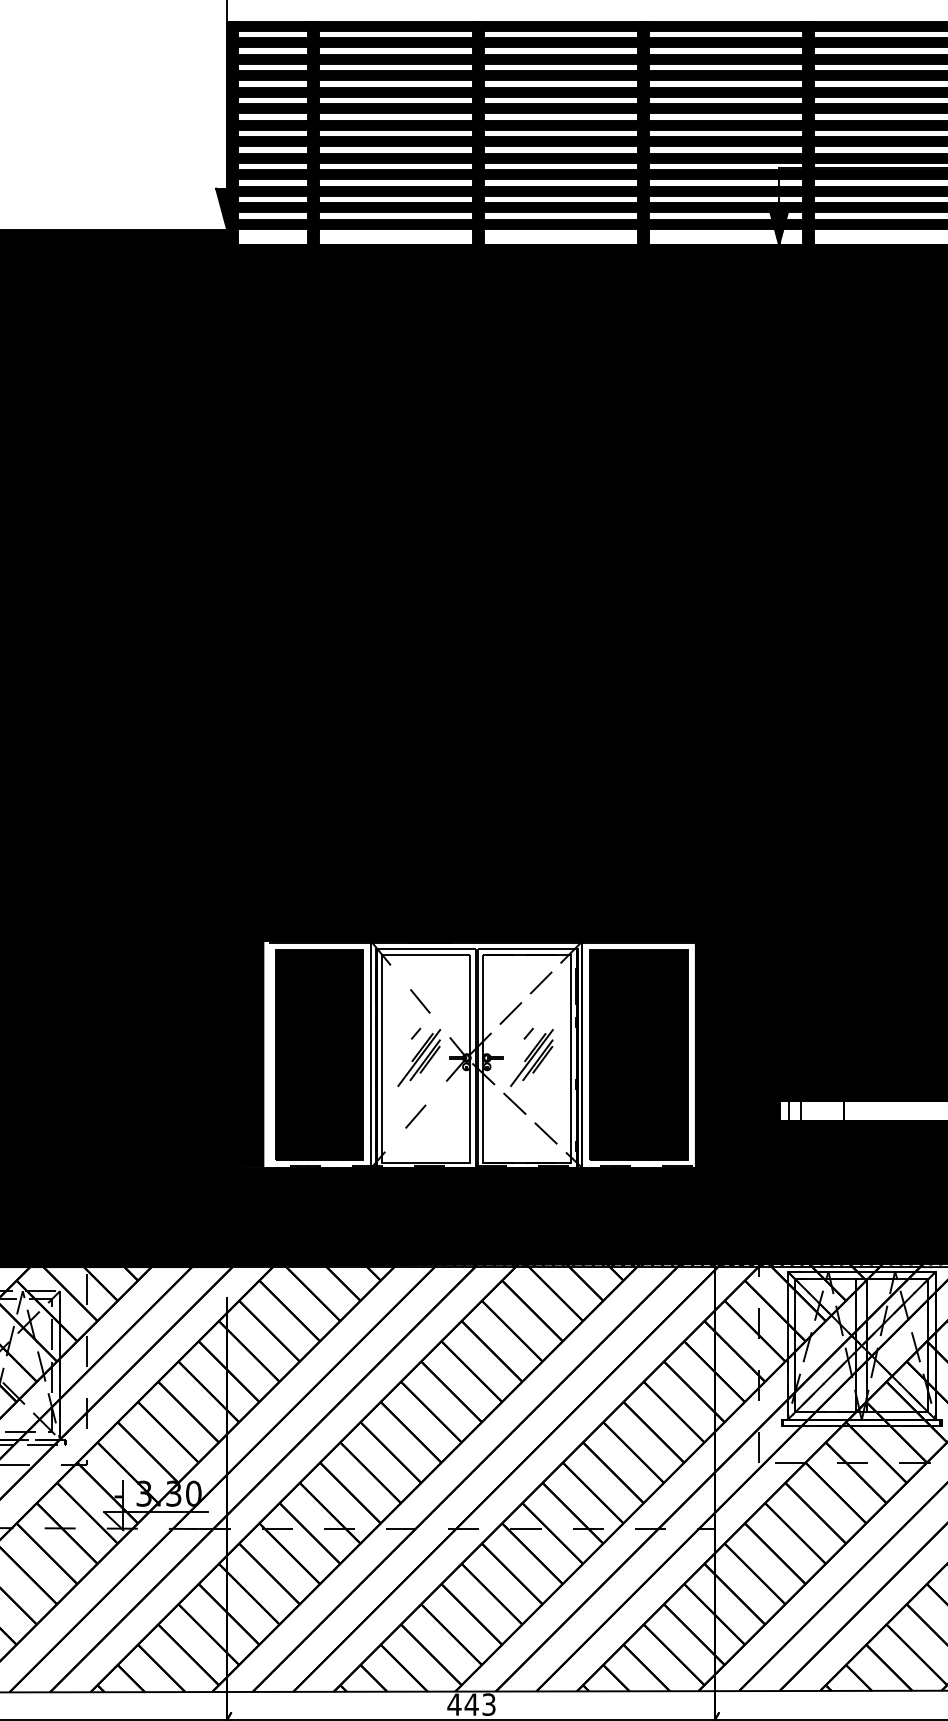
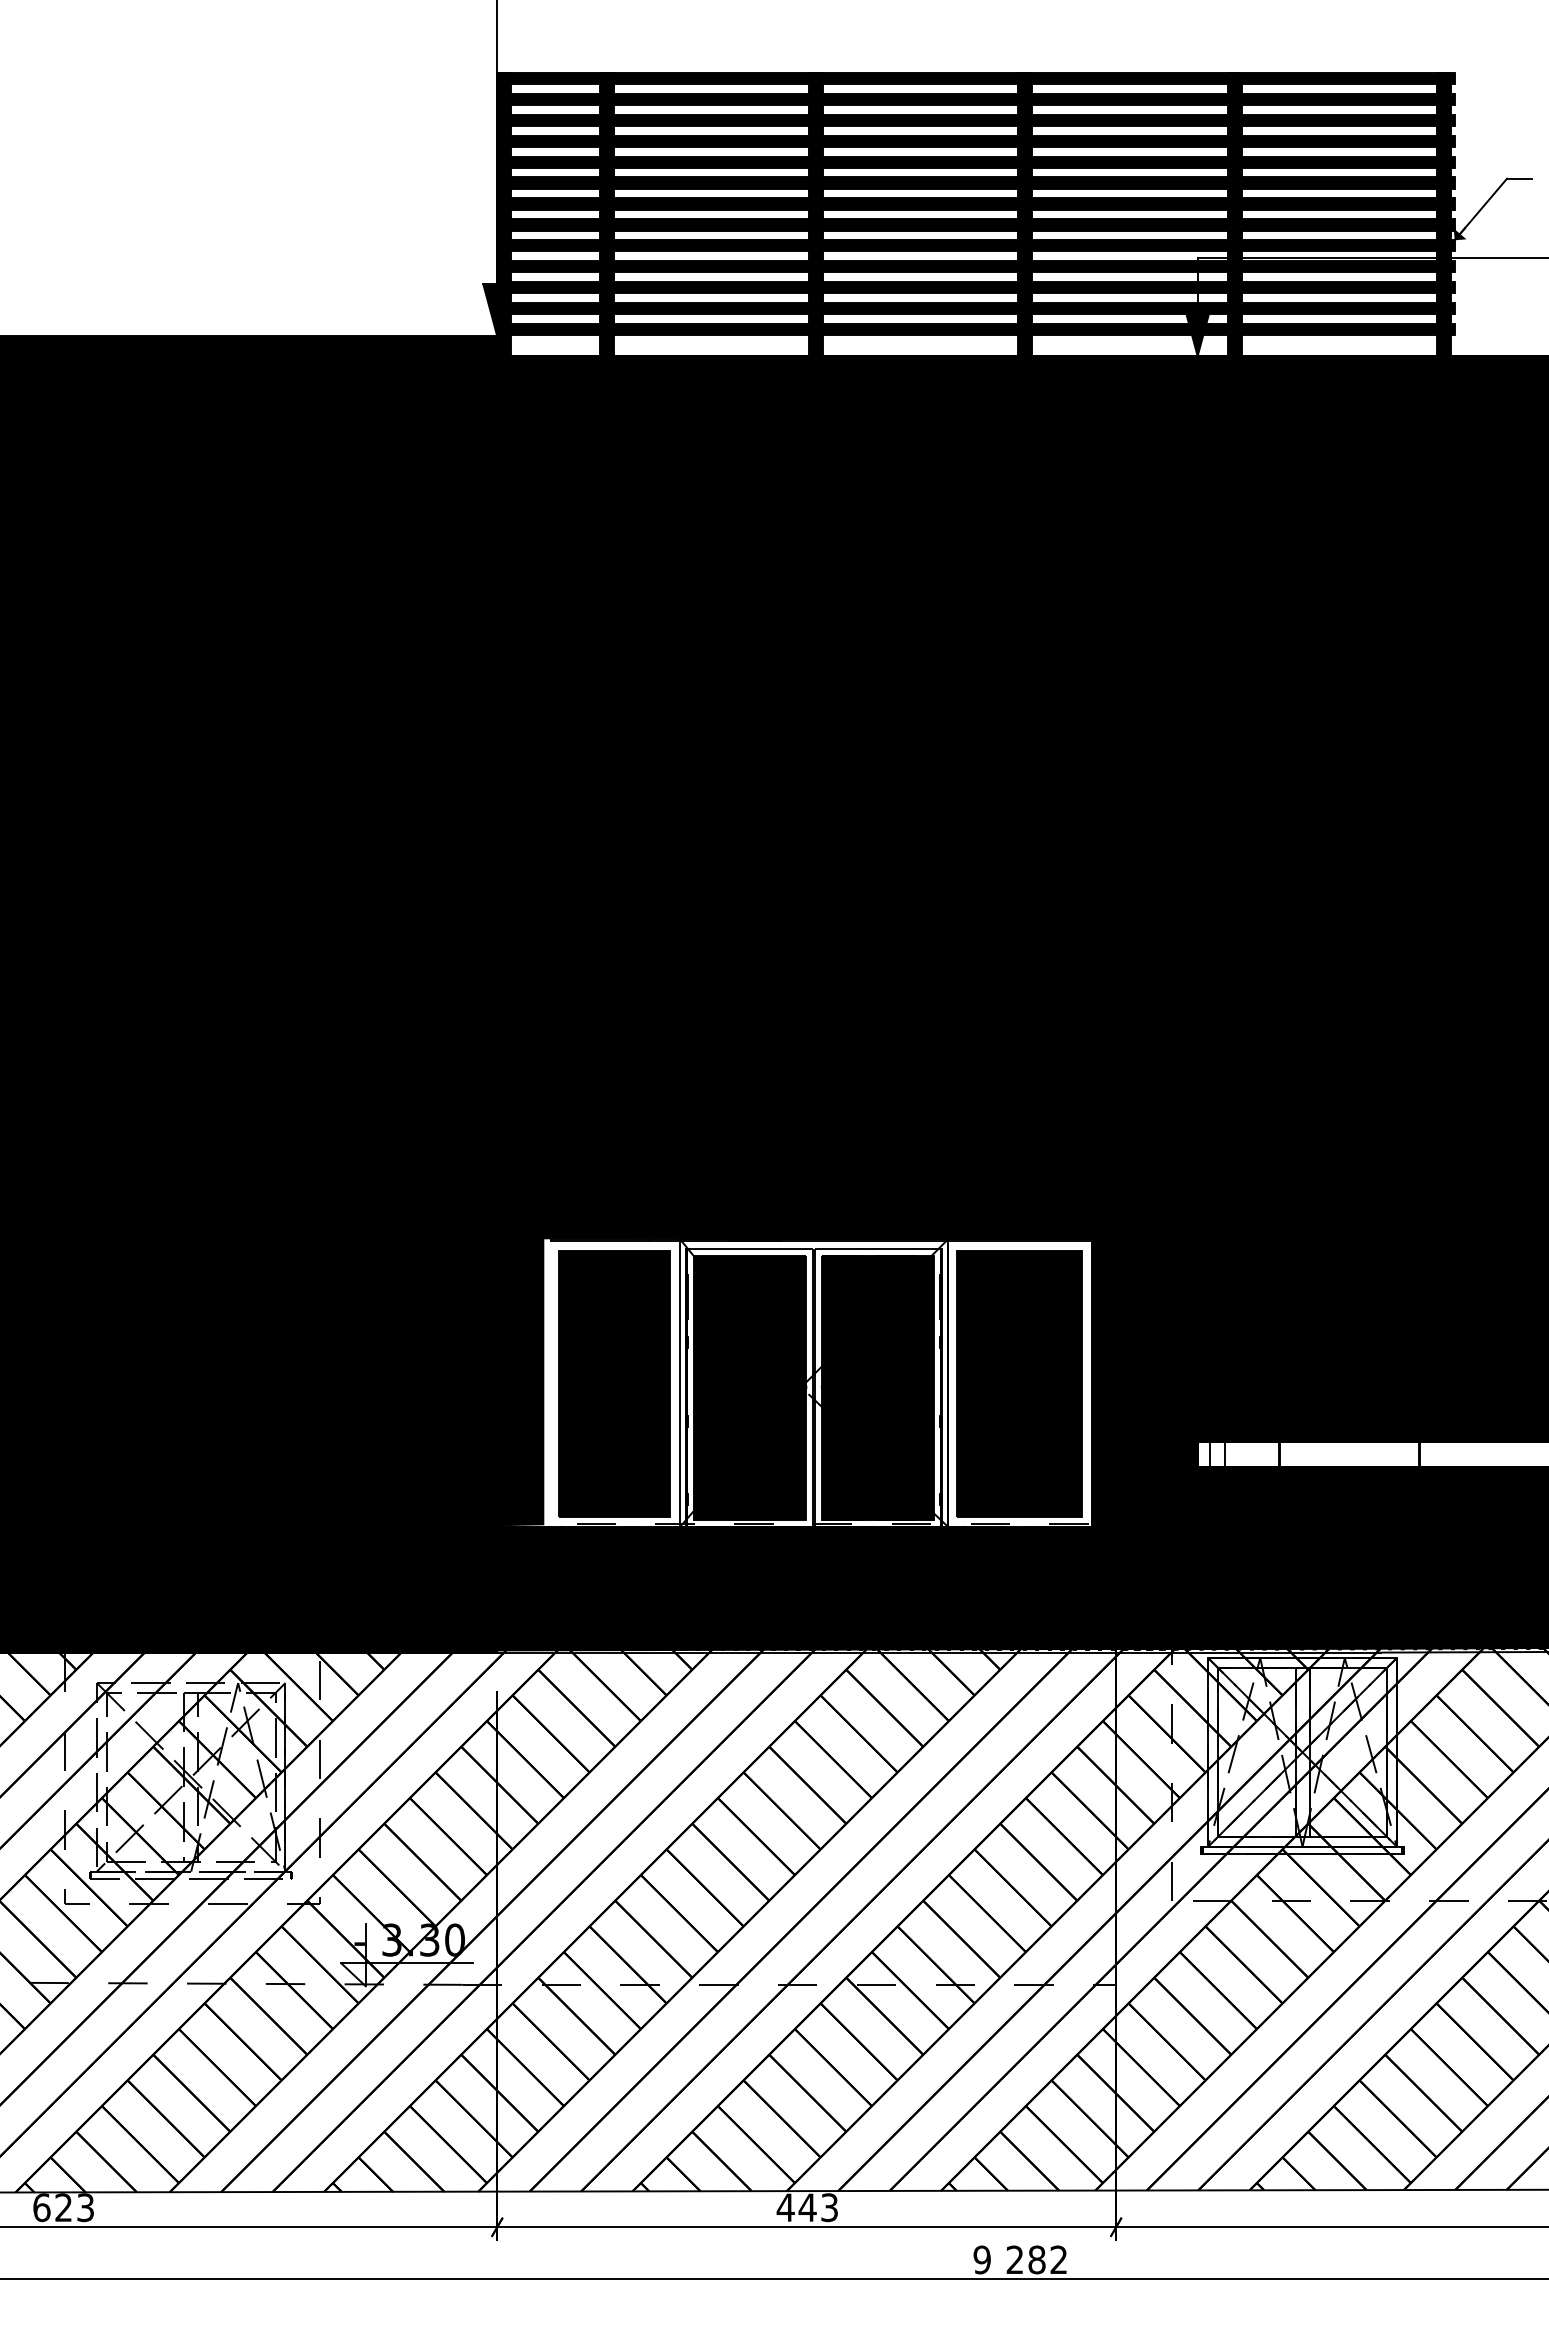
fill: (425, 1058) -> (749, 1387), added
fill: (527, 1058) -> (878, 1387), added

